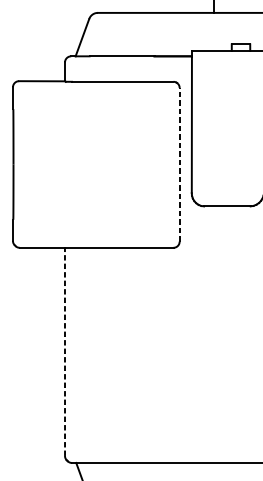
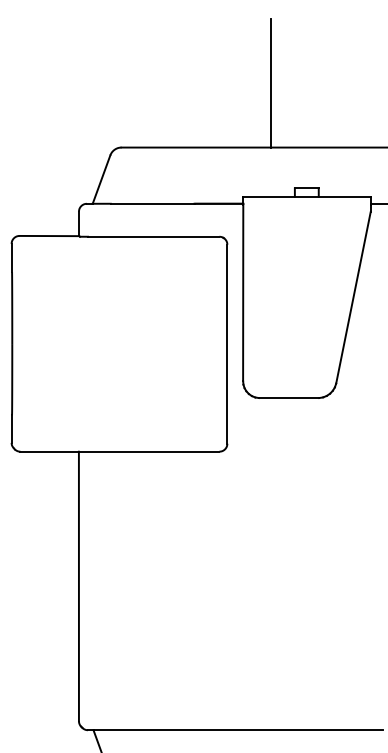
line: (179, 164) -> (227, 343), dashed -> solid
line: (64, 351) -> (78, 586), dashed -> solid

